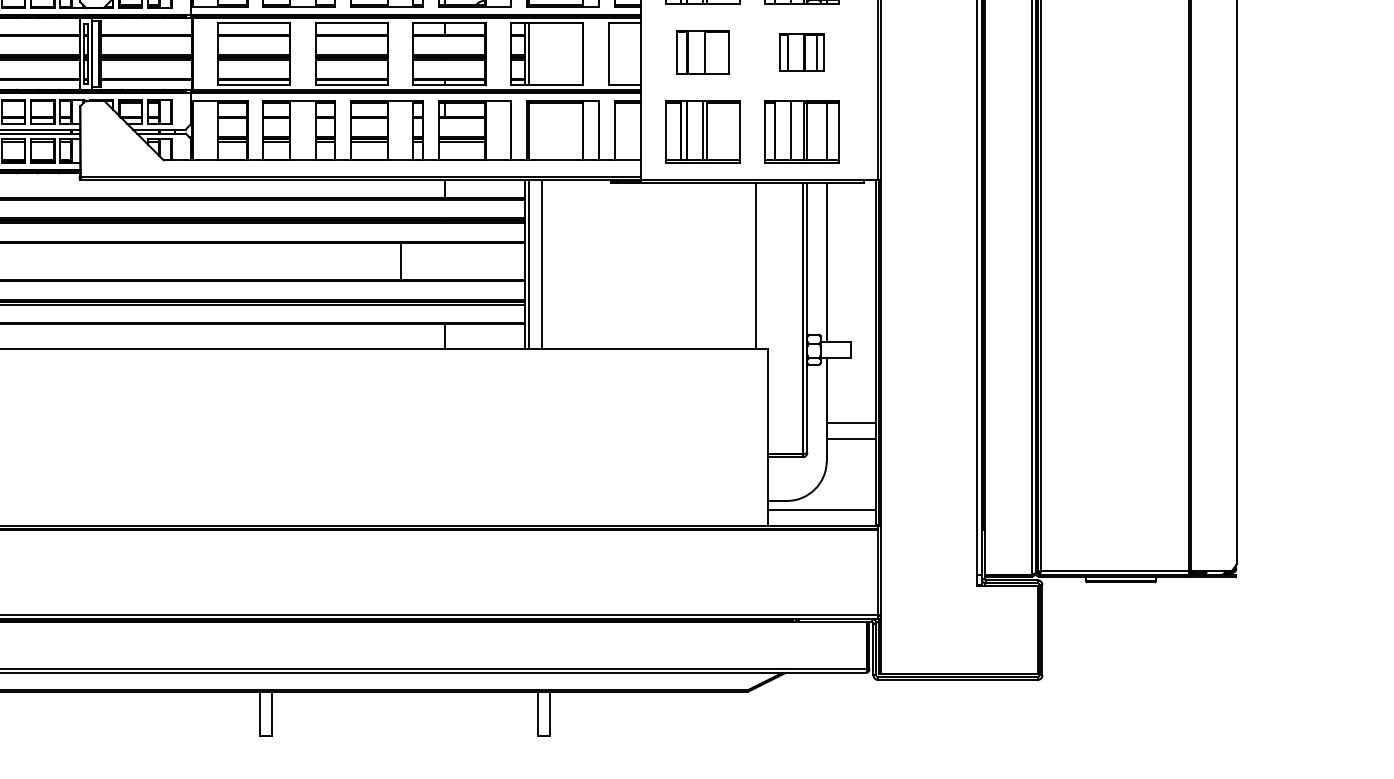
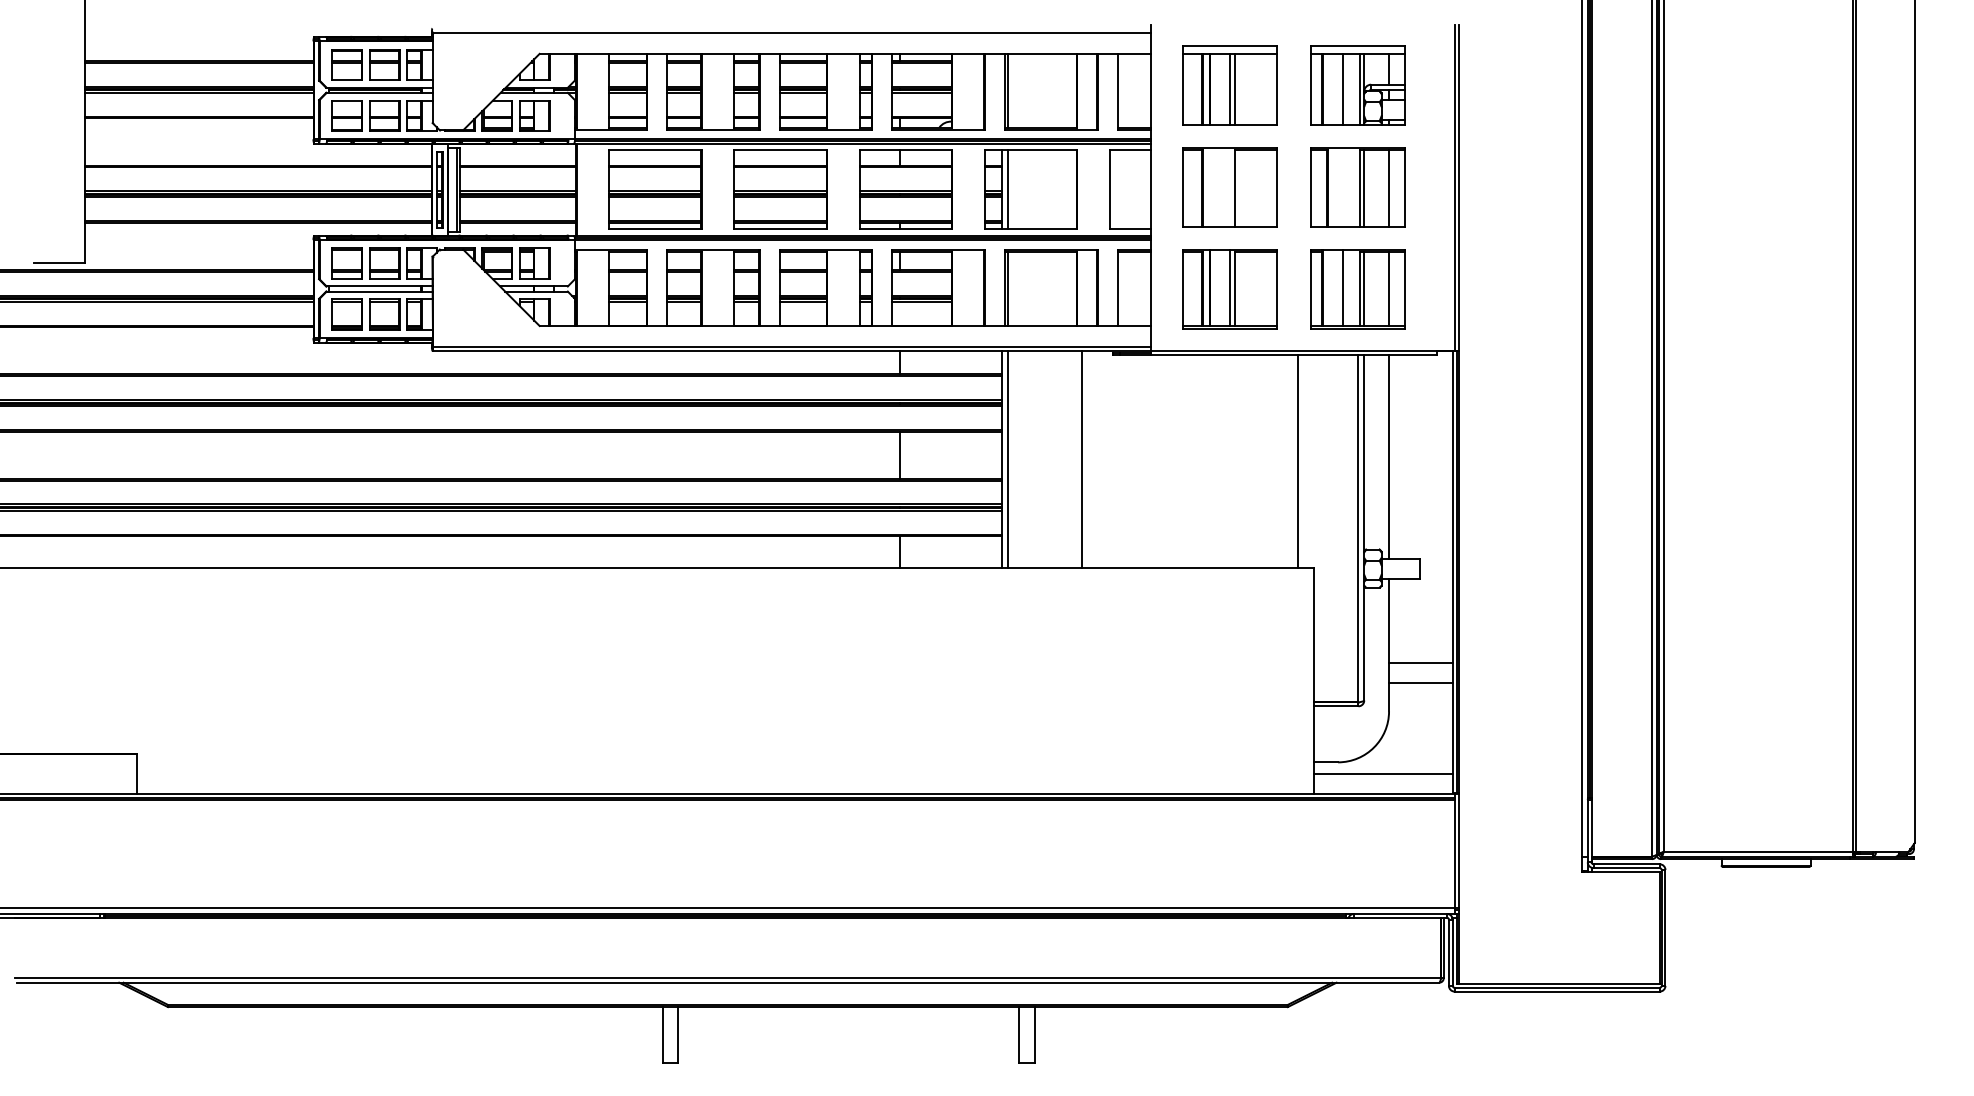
part: (702, 52) -> (1229, 187), size x1.43
part: (802, 52) -> (1357, 187), size x1.67
line: (400, 260) -> (899, 454), moved
line: (542, 264) -> (1082, 459), moved

